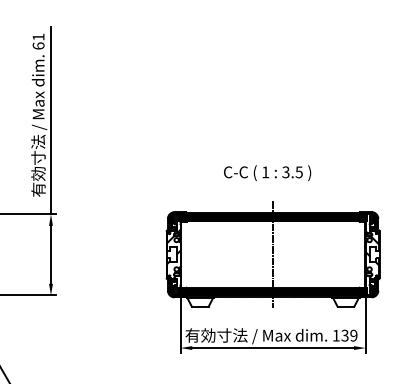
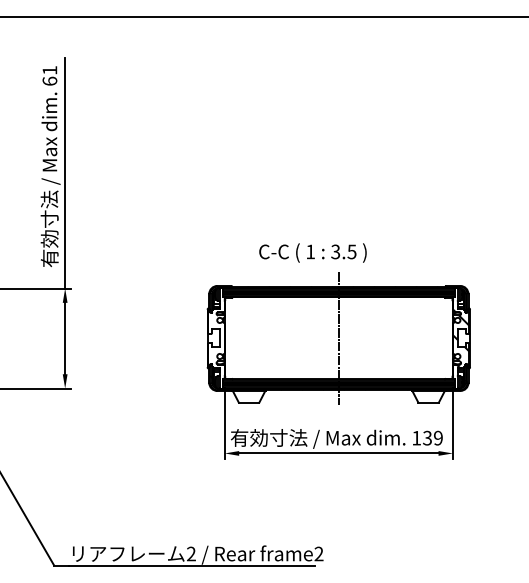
text: (267, 172) -> (312, 252), moved
hatch: (173, 262) -> (216, 347), removed

